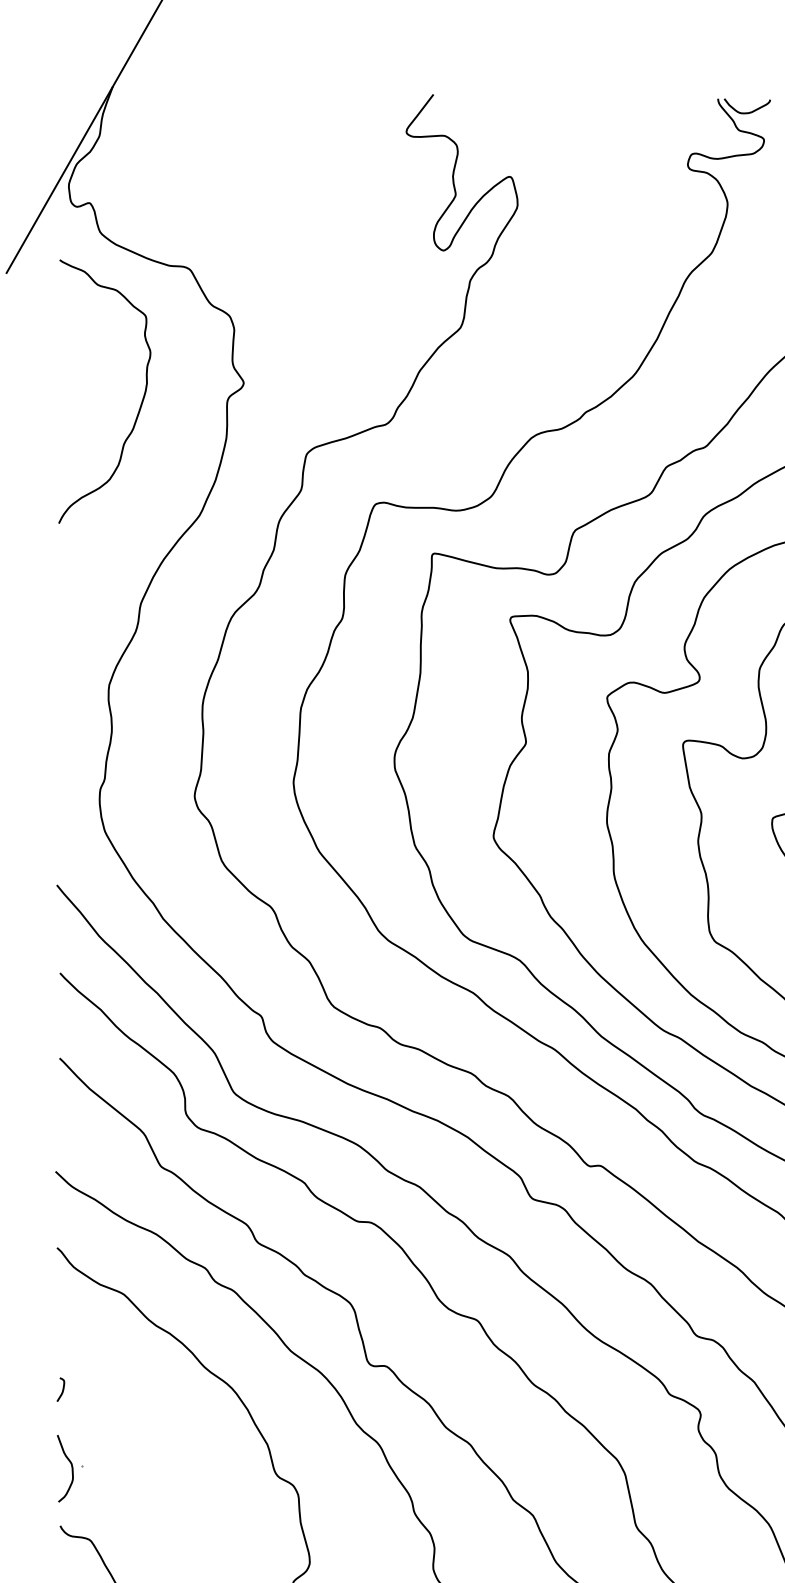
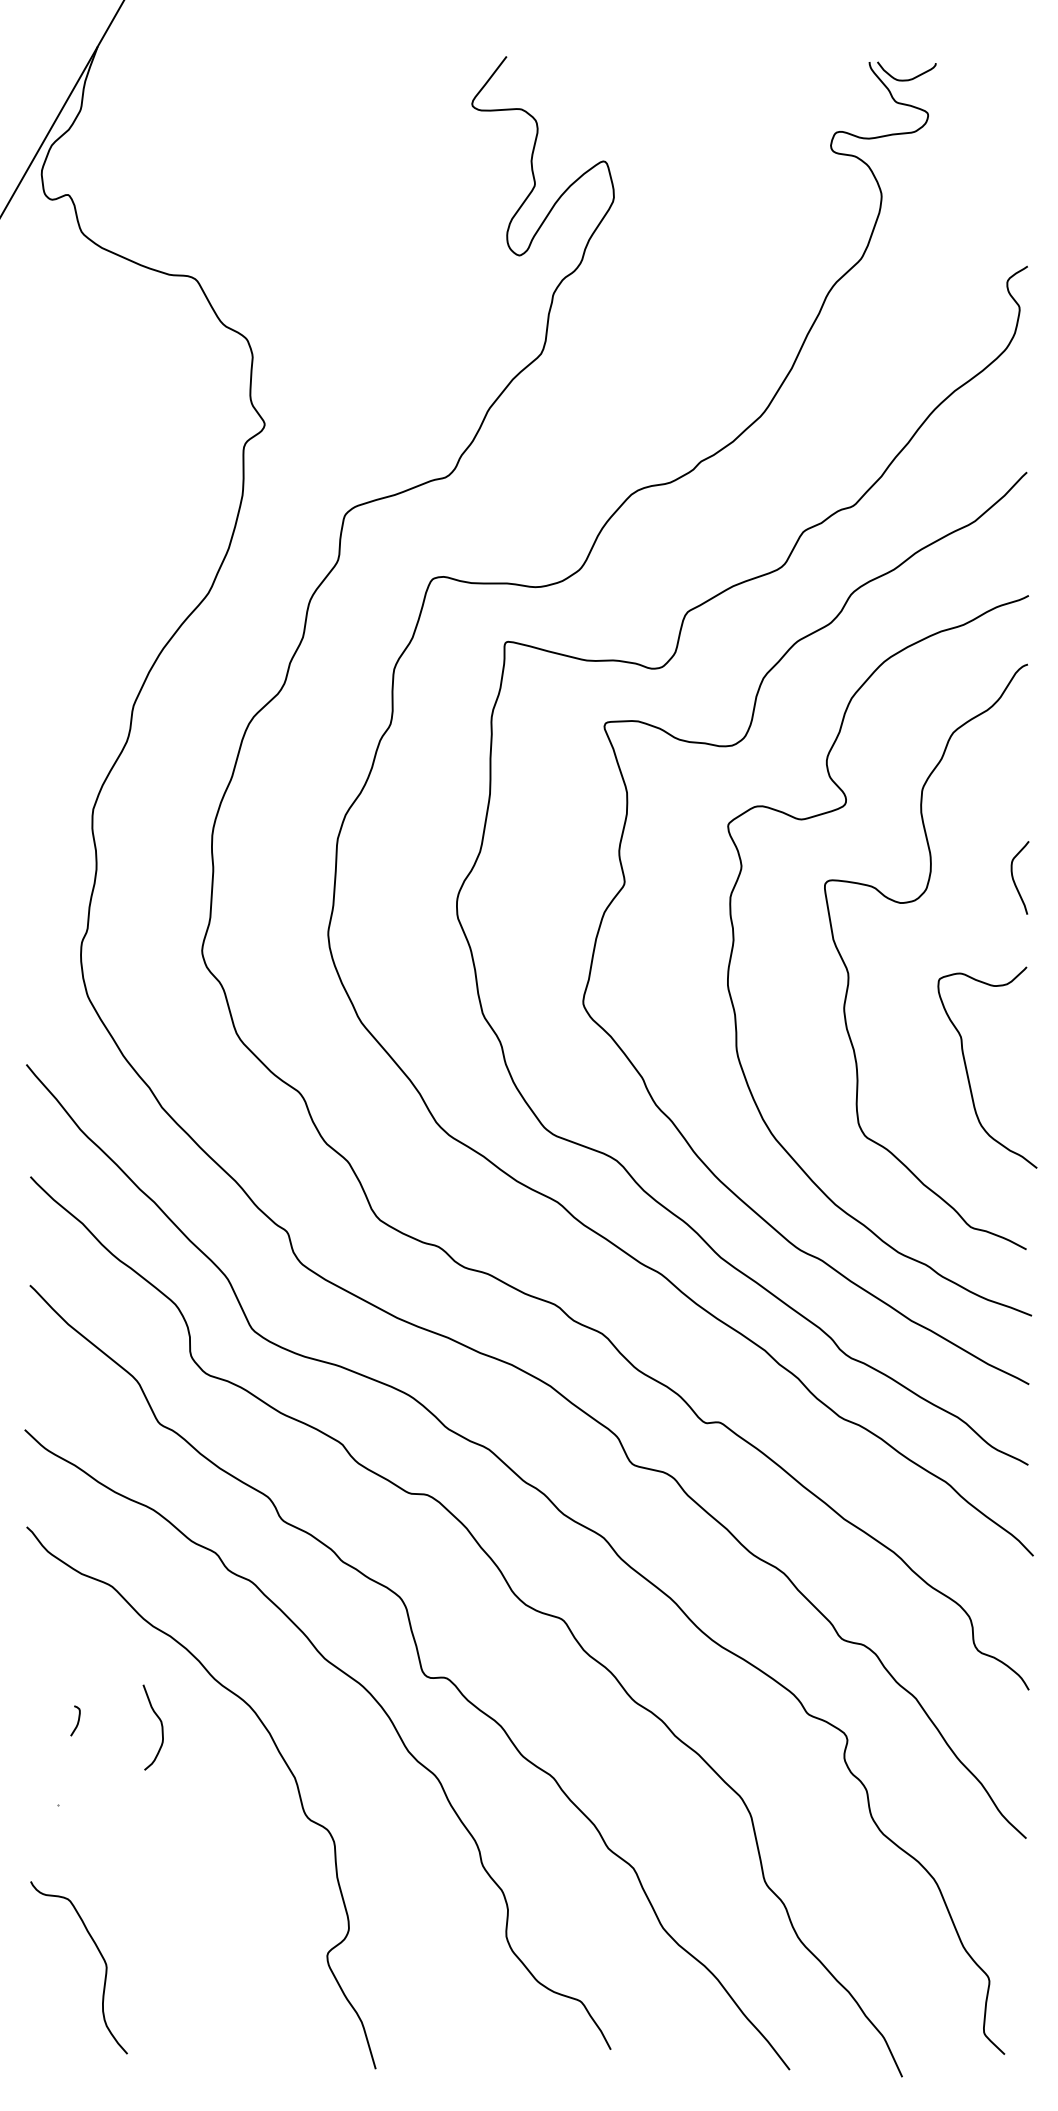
curve: (141, 401) -> (134, 447), removed
curve: (62, 1389) -> (77, 1720), moved
curve: (71, 1465) -> (160, 1723), moved

